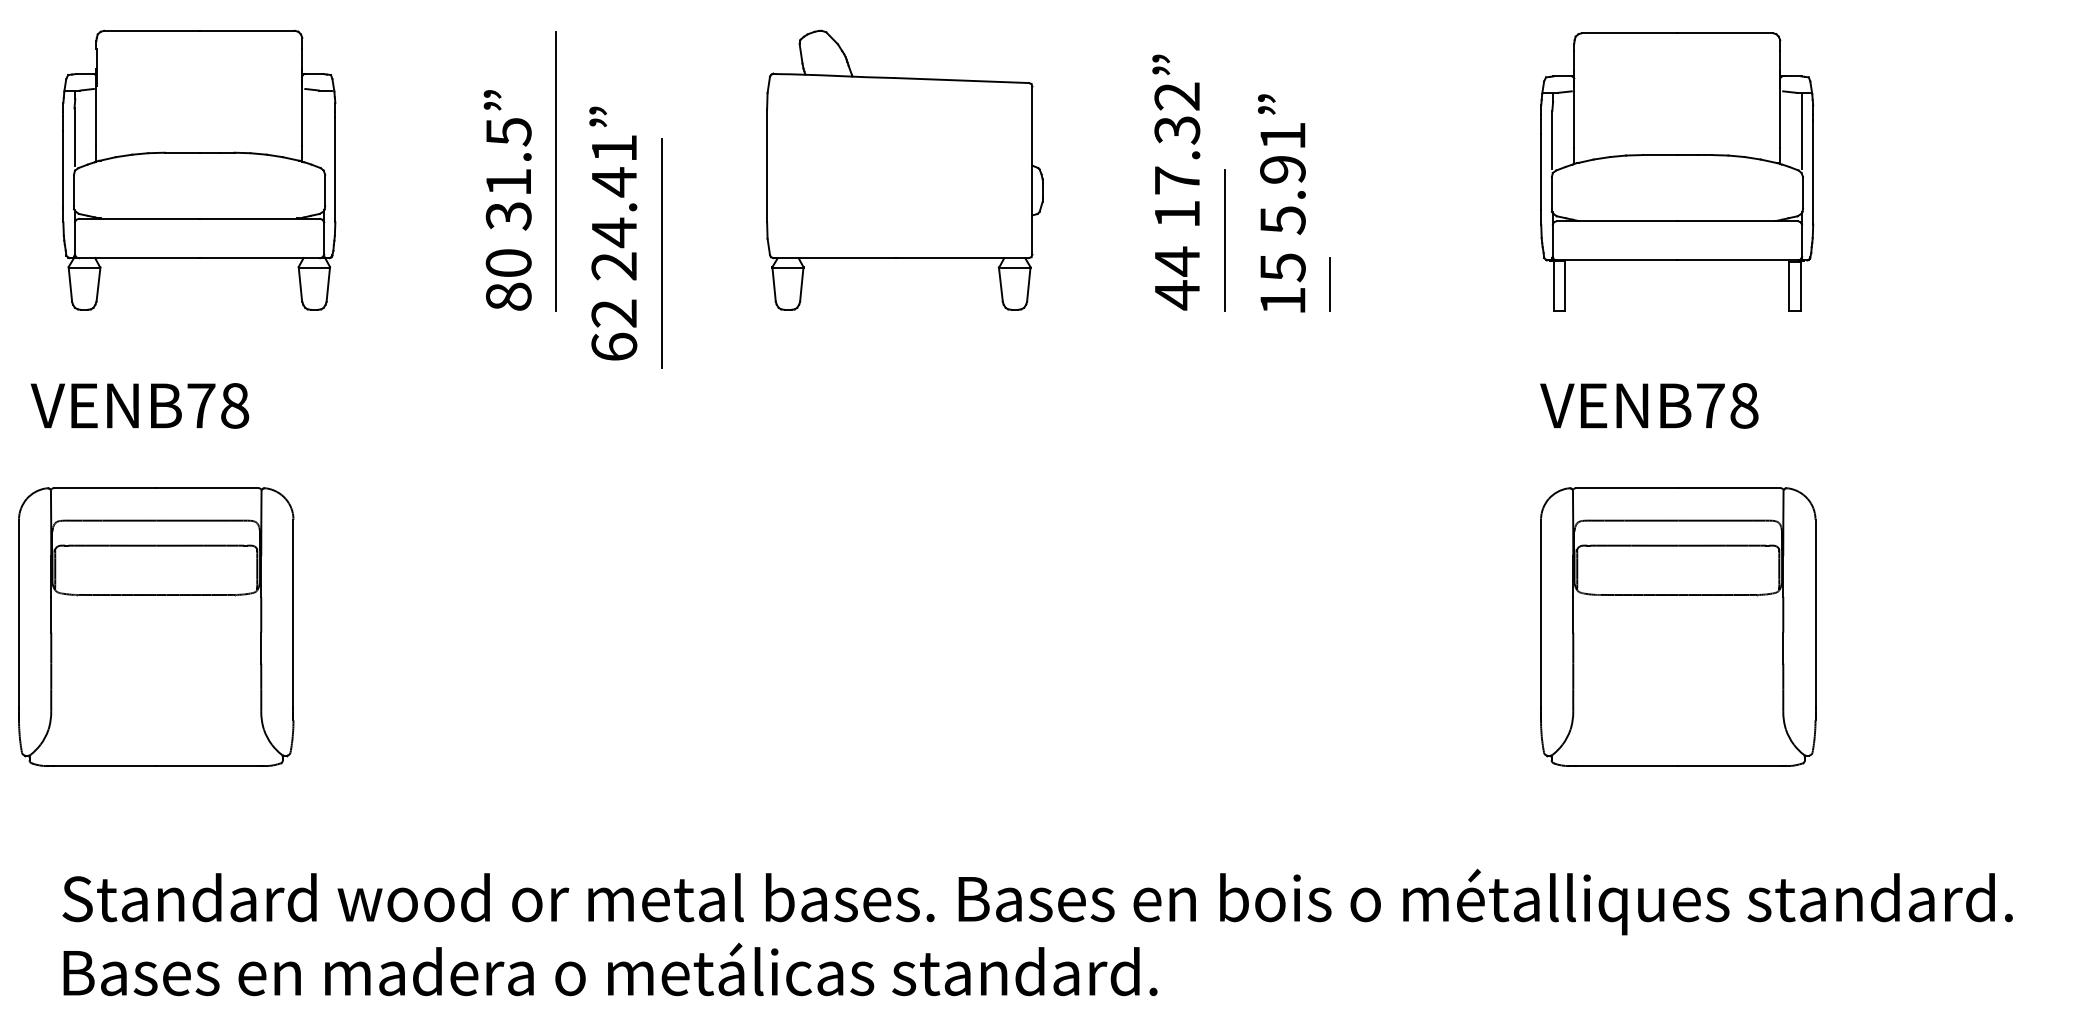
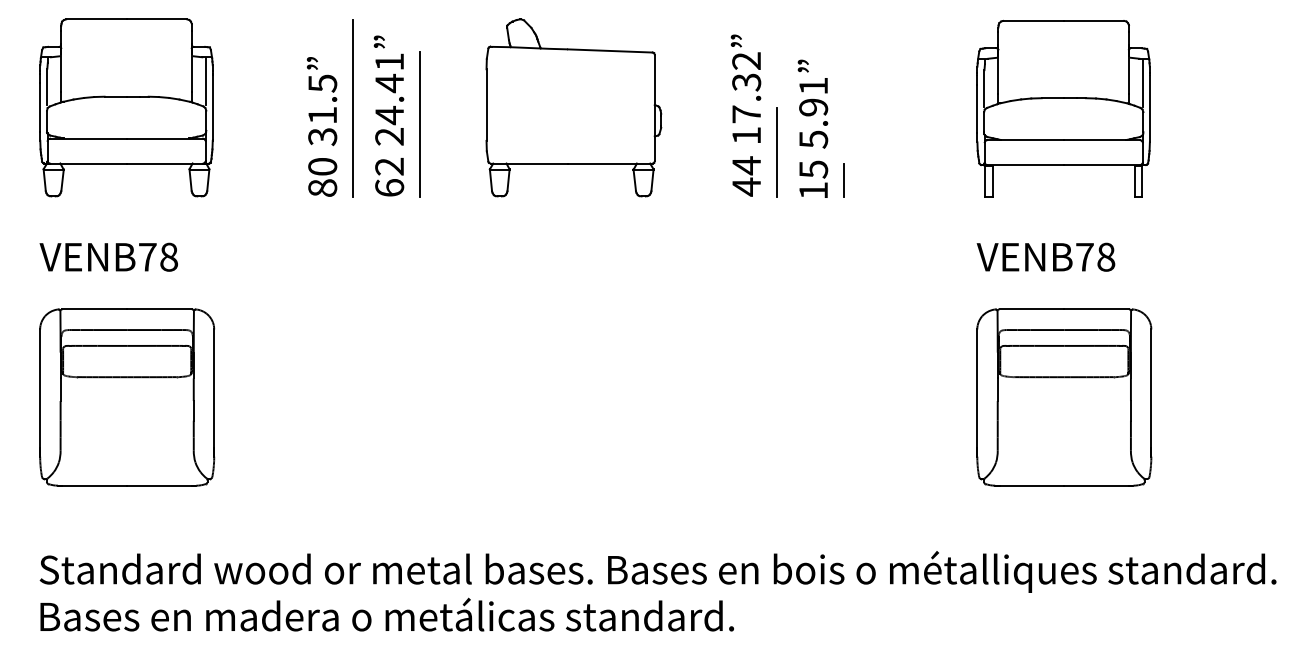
line: (323, 128) -> (205, 81), added
text: (612, 232) -> (388, 115), moved
line: (661, 253) -> (419, 124), moved
text: (139, 404) -> (108, 256), moved
part: (156, 627) -> (127, 397), moved

